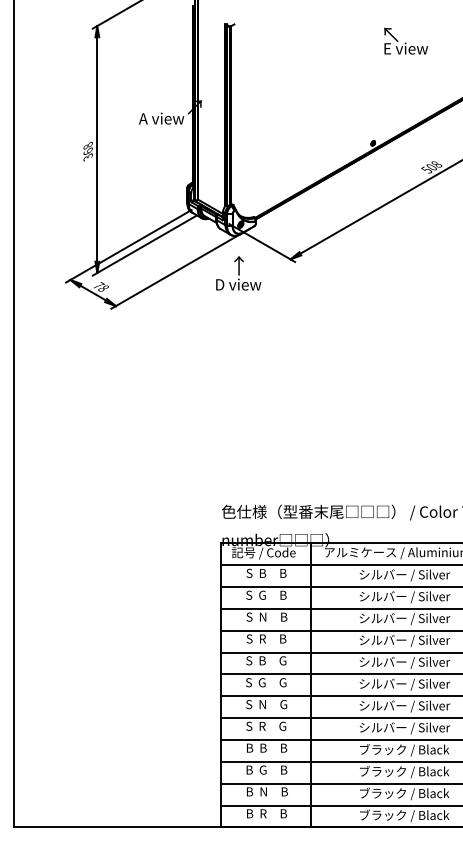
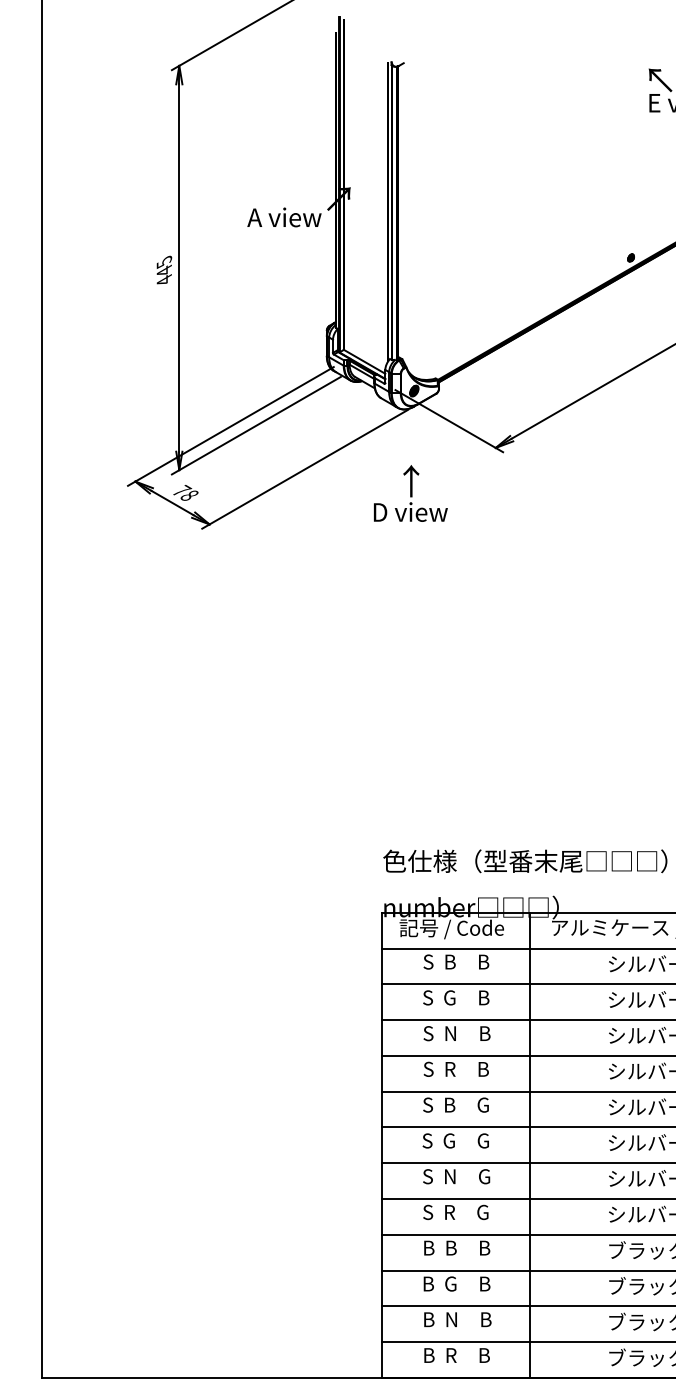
text: (87, 151) -> (163, 271), 368 -> 445
text: (238, 273) -> (410, 493), moved

